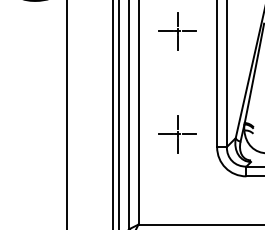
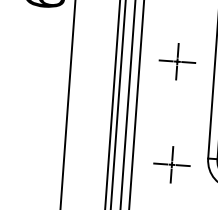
part: (177, 31) -> (177, 61), moved
part: (177, 134) -> (171, 165), moved

